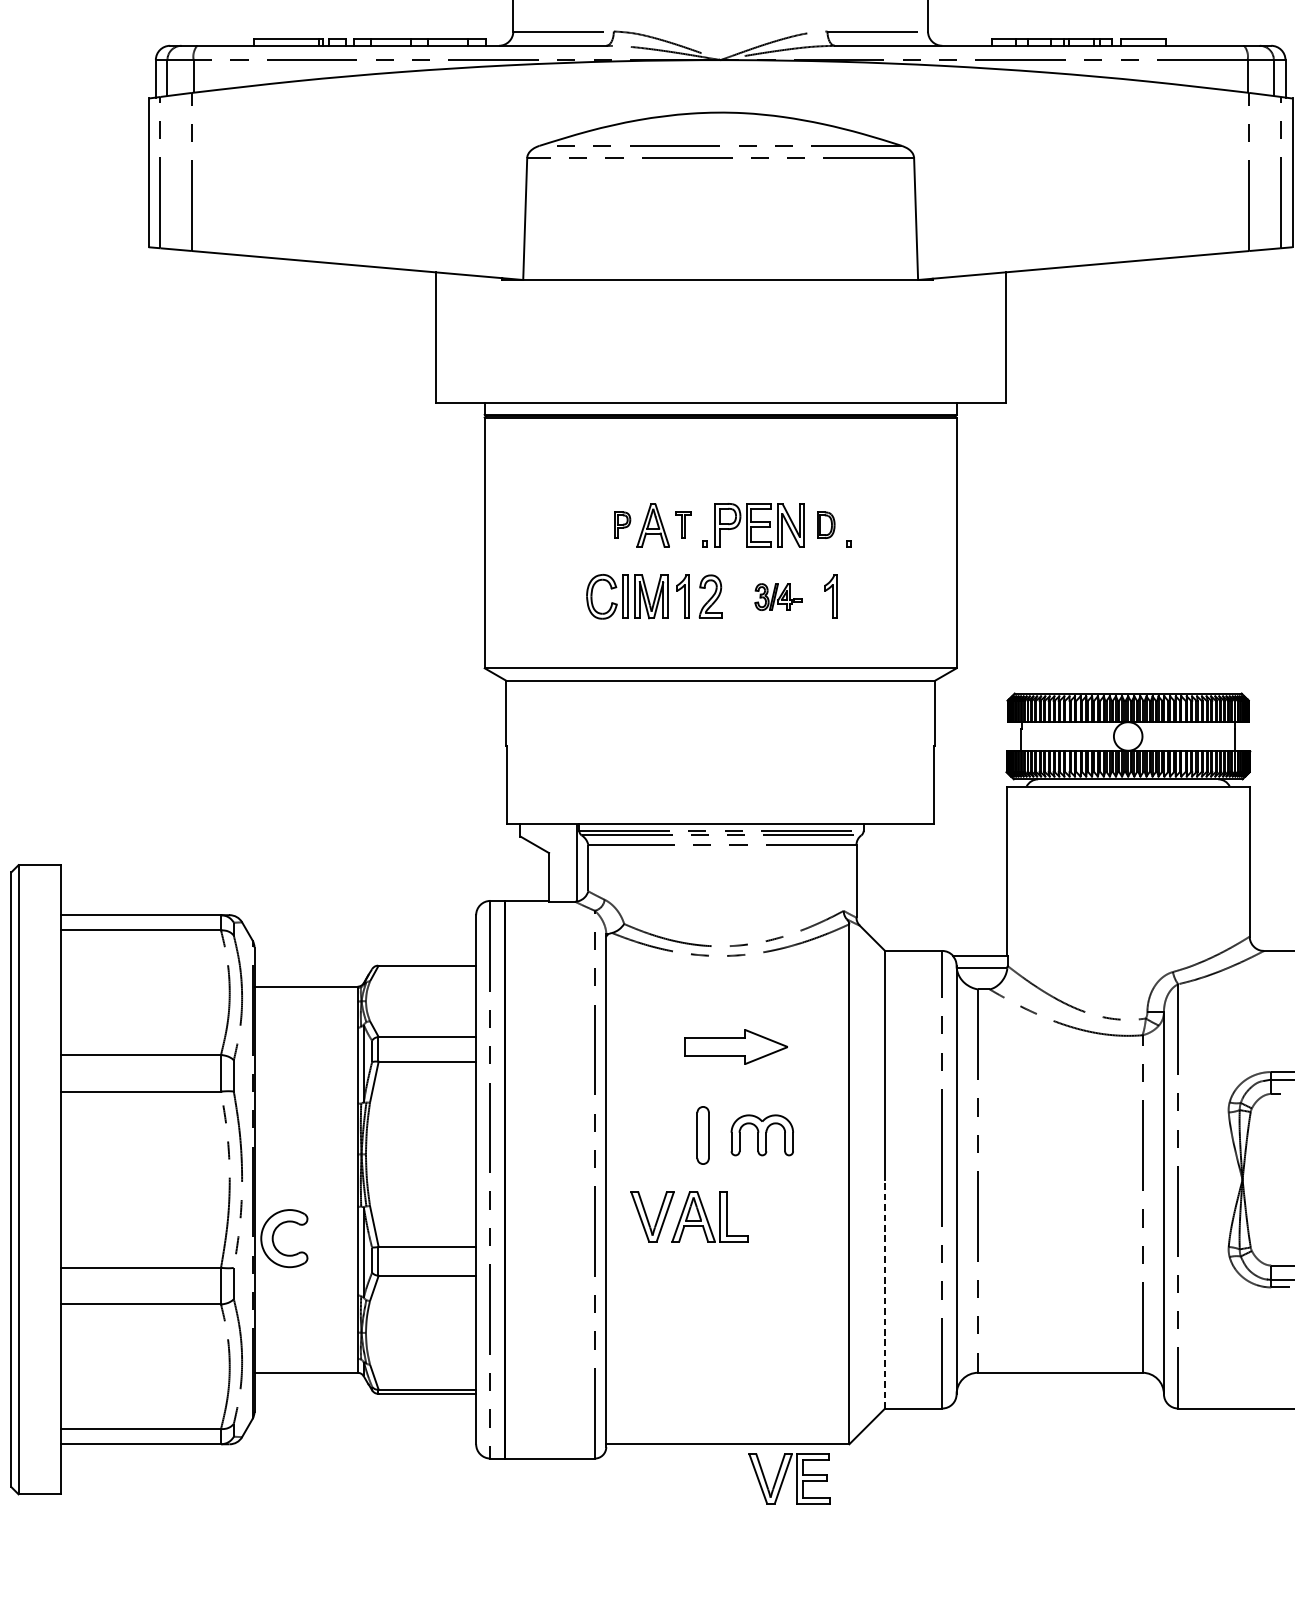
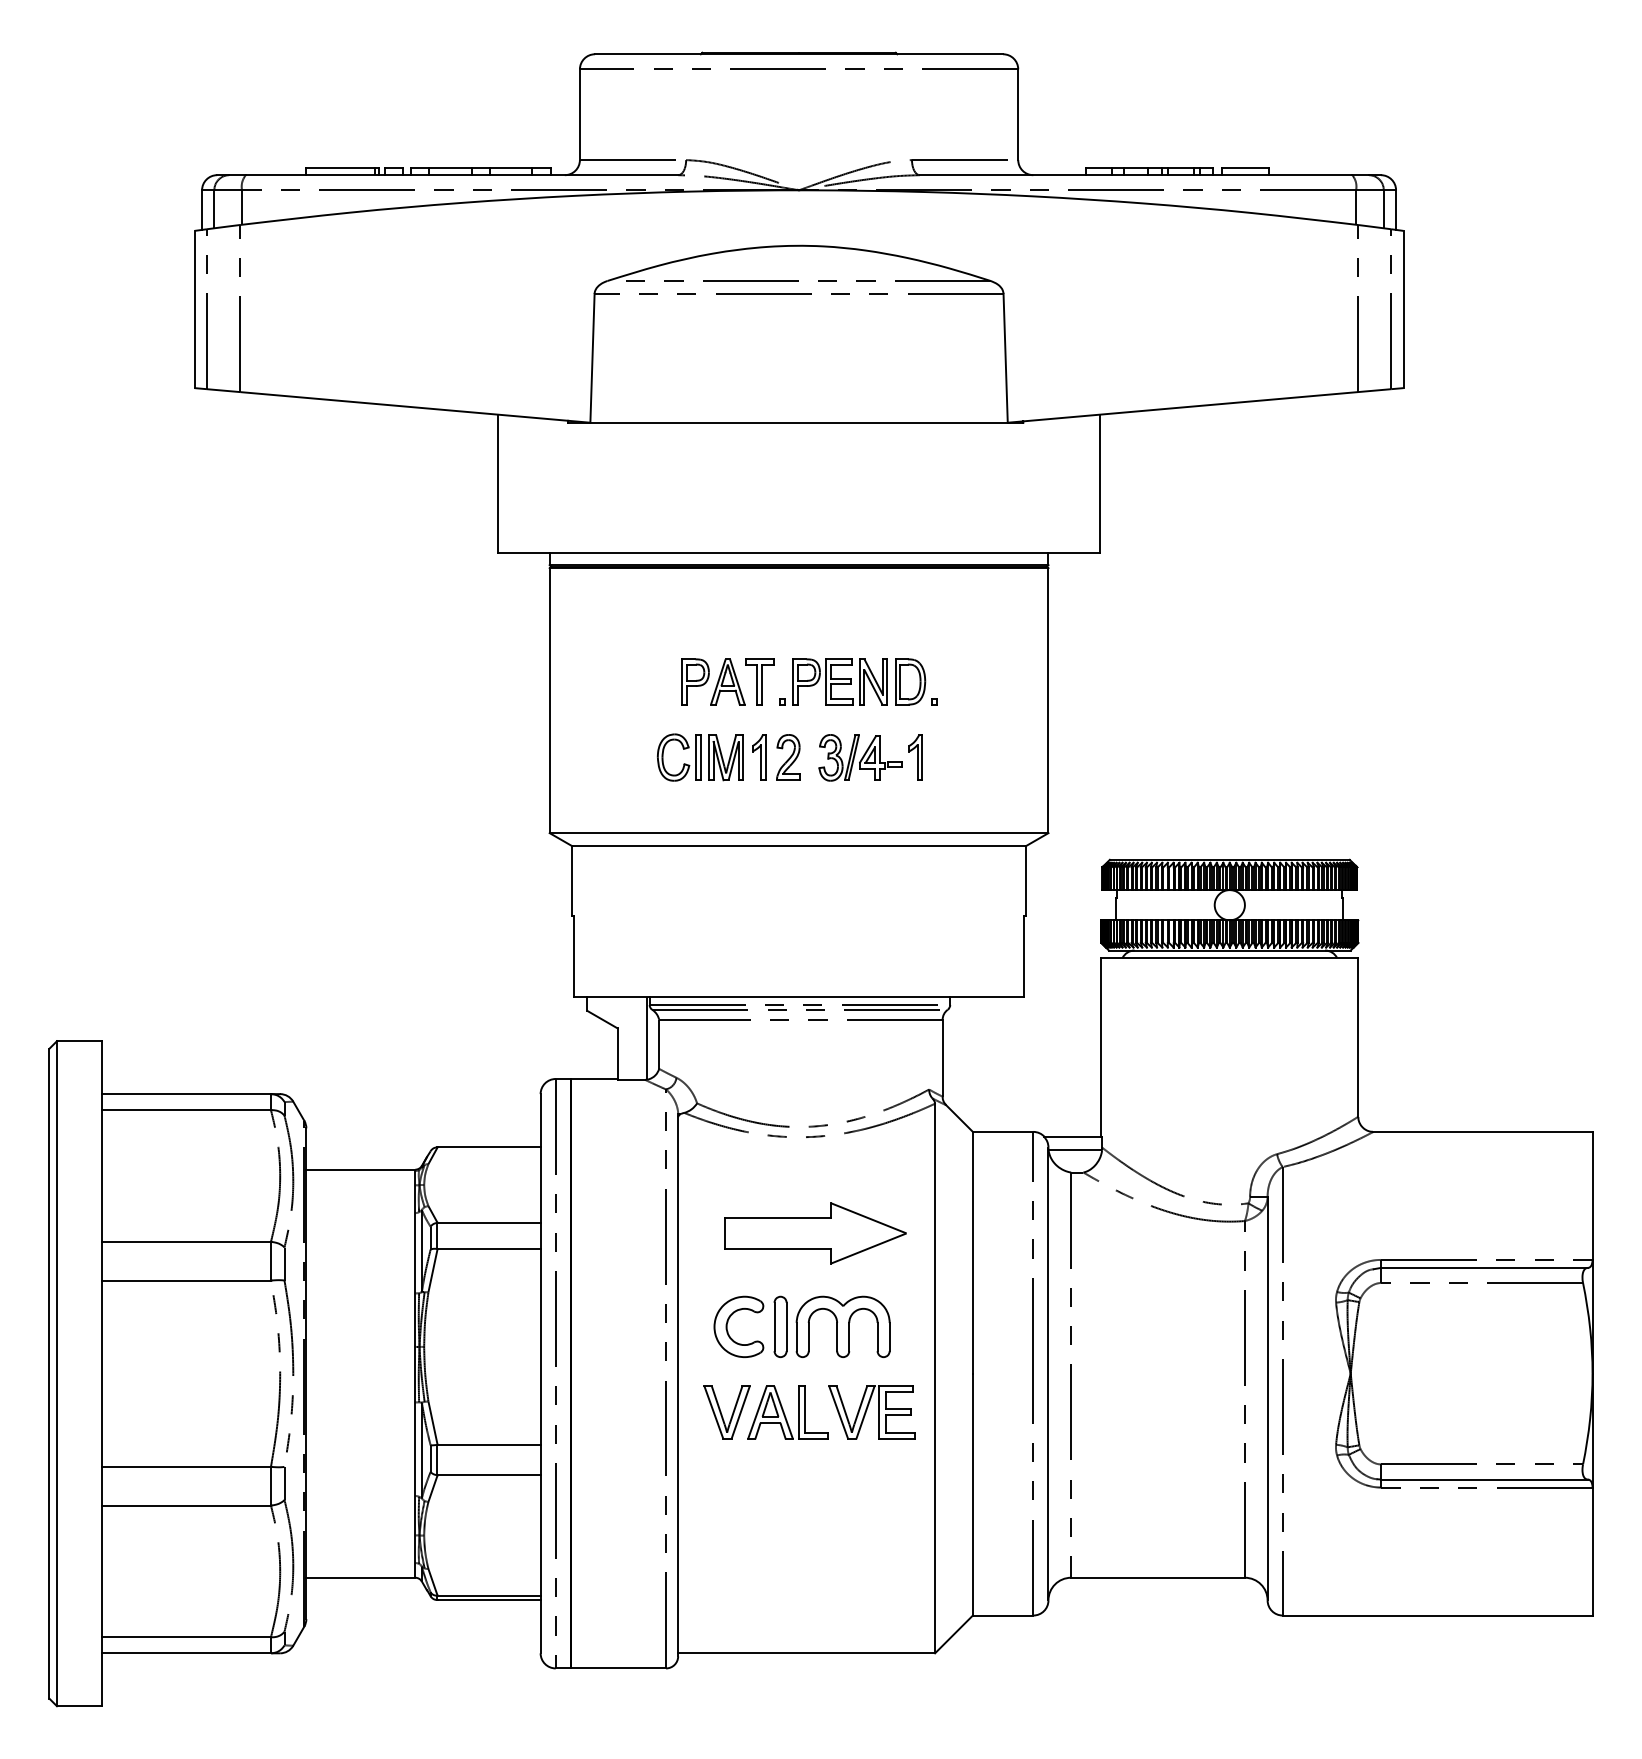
part: (622, 524) -> (695, 681), size x1.67
part: (683, 524) -> (759, 681), size x1.67
part: (826, 524) -> (910, 681), size x1.67
part: (778, 596) -> (860, 757), size x1.67
part: (736, 1047) -> (815, 1233), size x1.67
part: (761, 1135) -> (842, 1326), size x1.43
part: (274, 1234) -> (728, 1322), moved
line: (884, 1294) -> (972, 1494), dashed -> solid
part: (789, 1478) -> (871, 1412), moved

